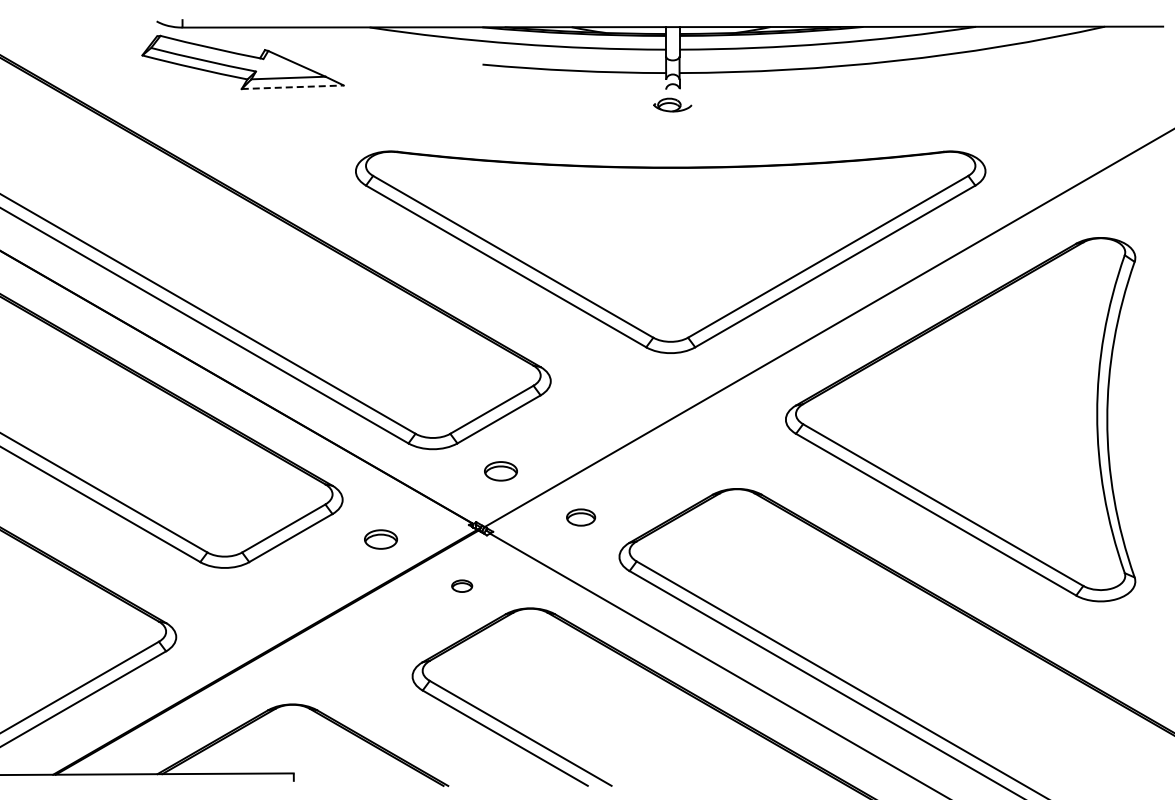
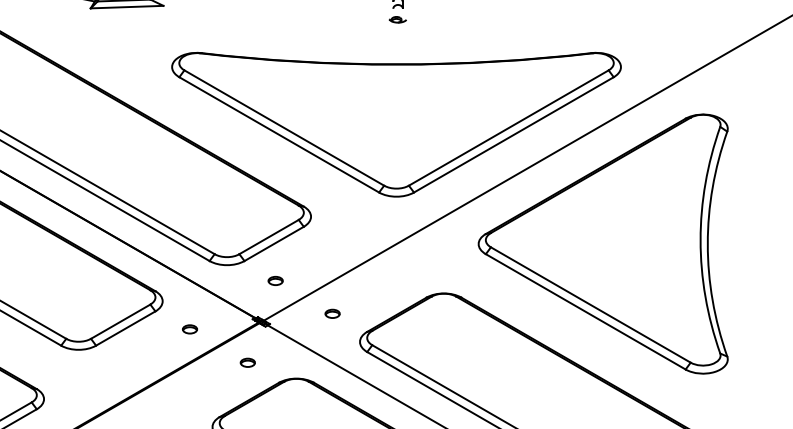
line: (293, 87) -> (127, 7), dashed -> solid
part: (672, 104) -> (397, 19), size x0.62
part: (501, 471) -> (275, 281), size x0.62
part: (580, 517) -> (332, 313), size x0.71
part: (380, 538) -> (189, 328), size x0.62

